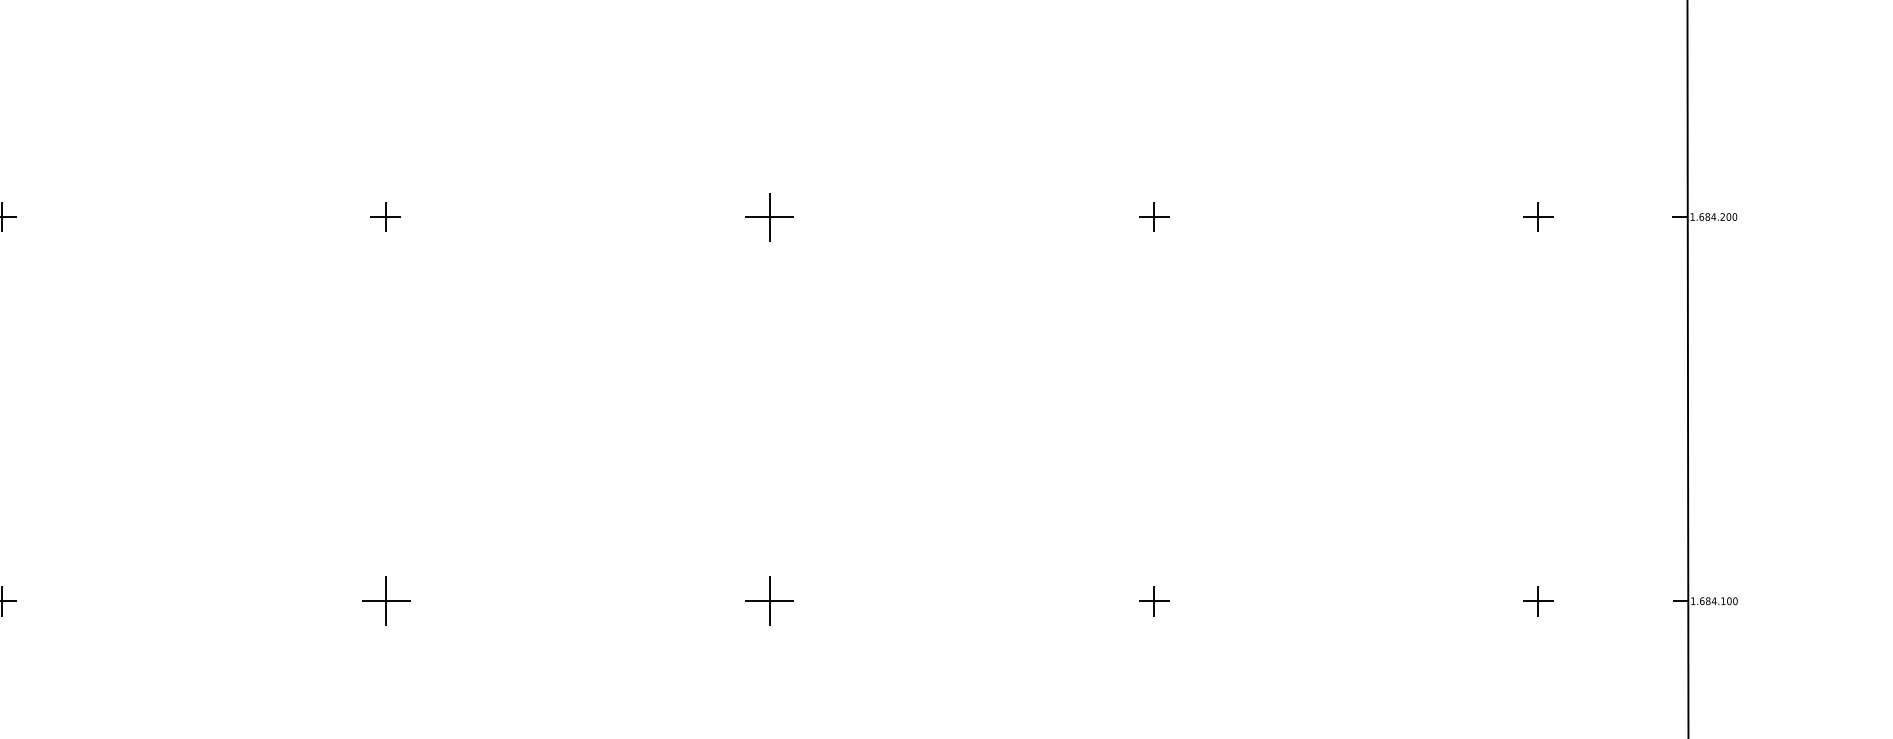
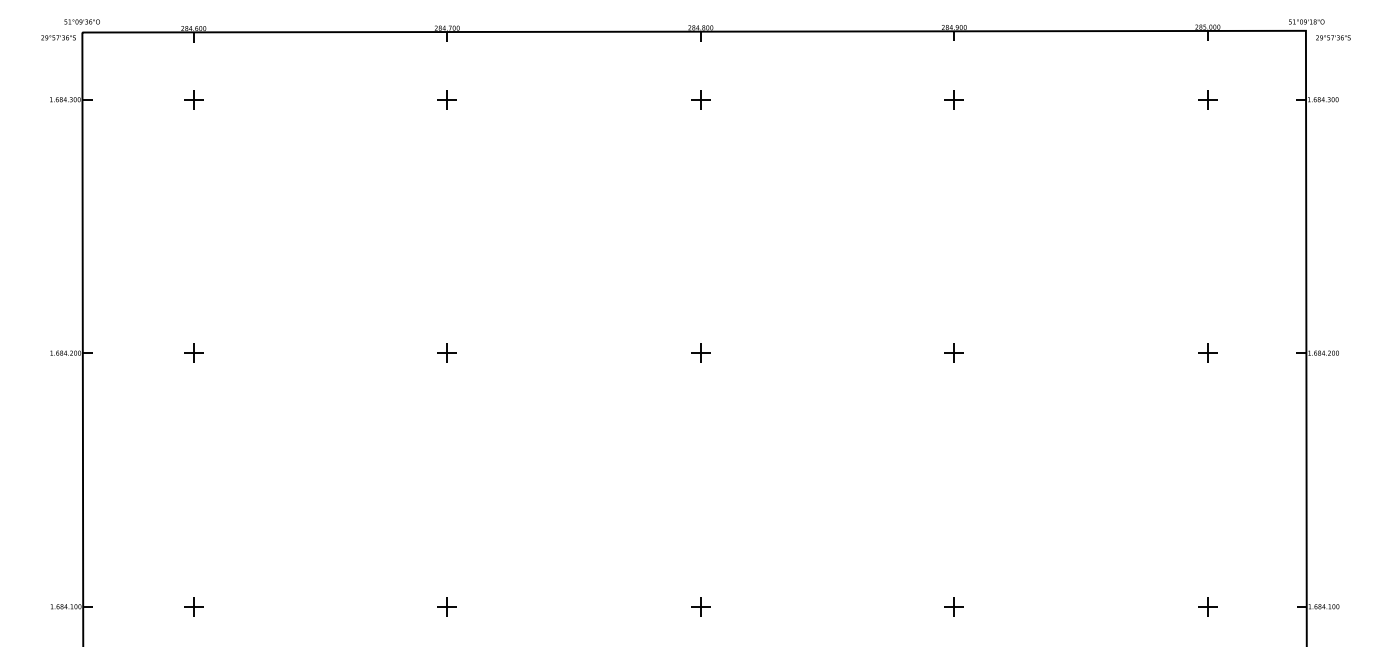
part: (769, 215) -> (700, 352), size x0.62
part: (384, 600) -> (446, 606), size x0.62
part: (769, 600) -> (700, 606), size x0.62

